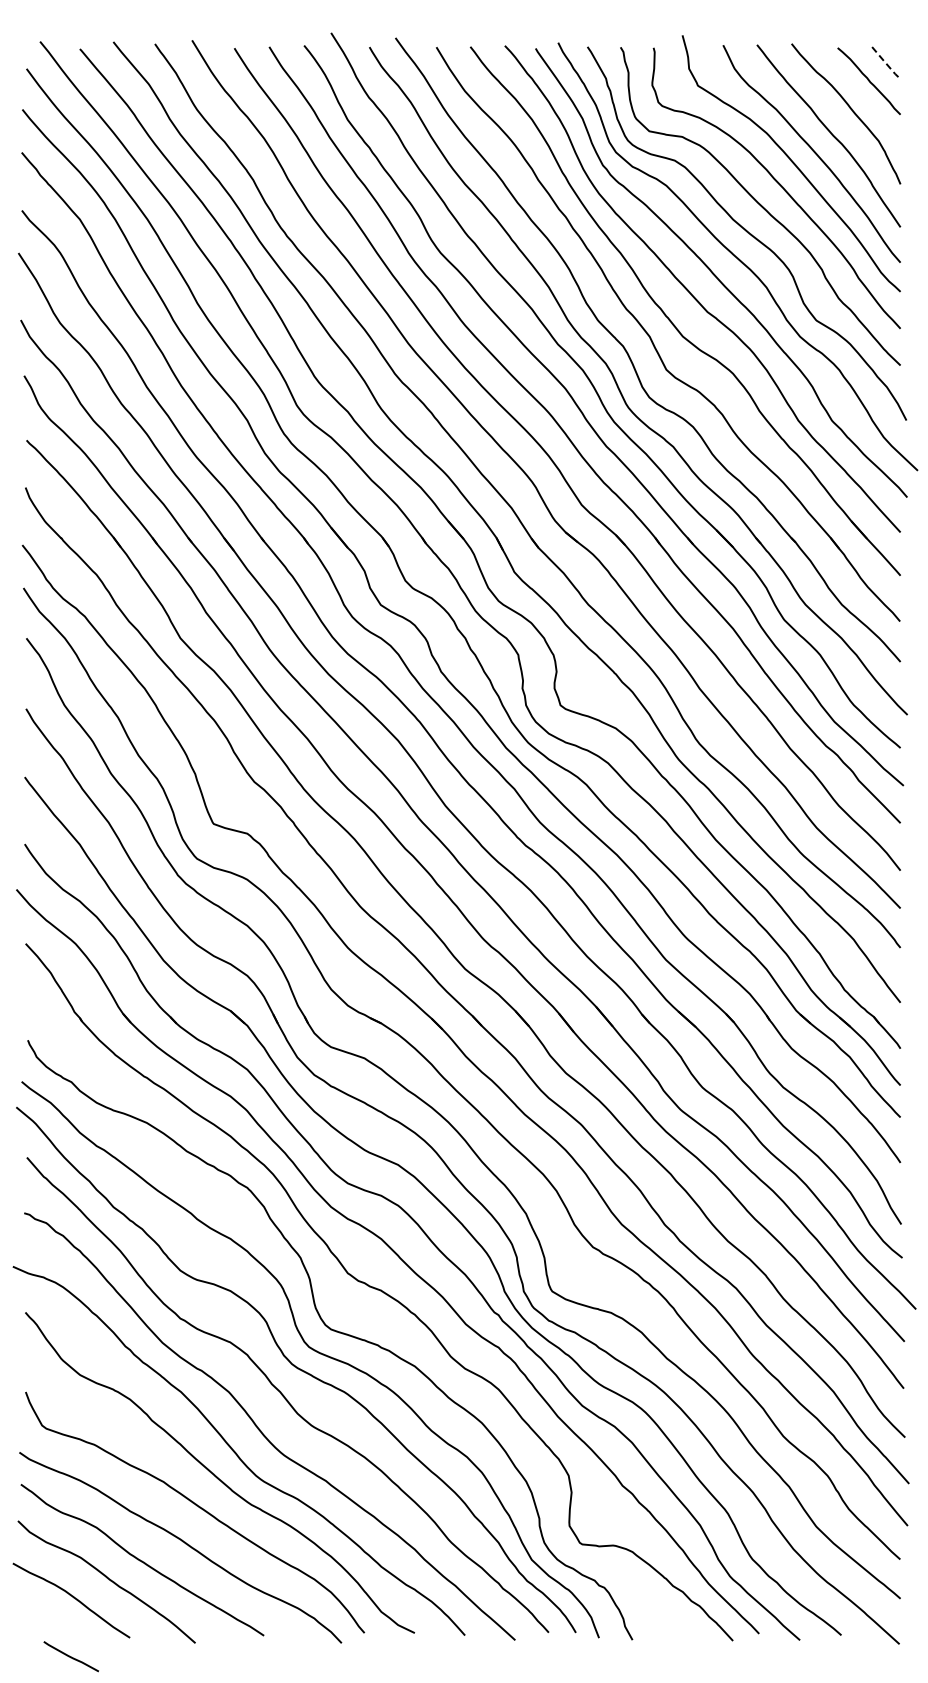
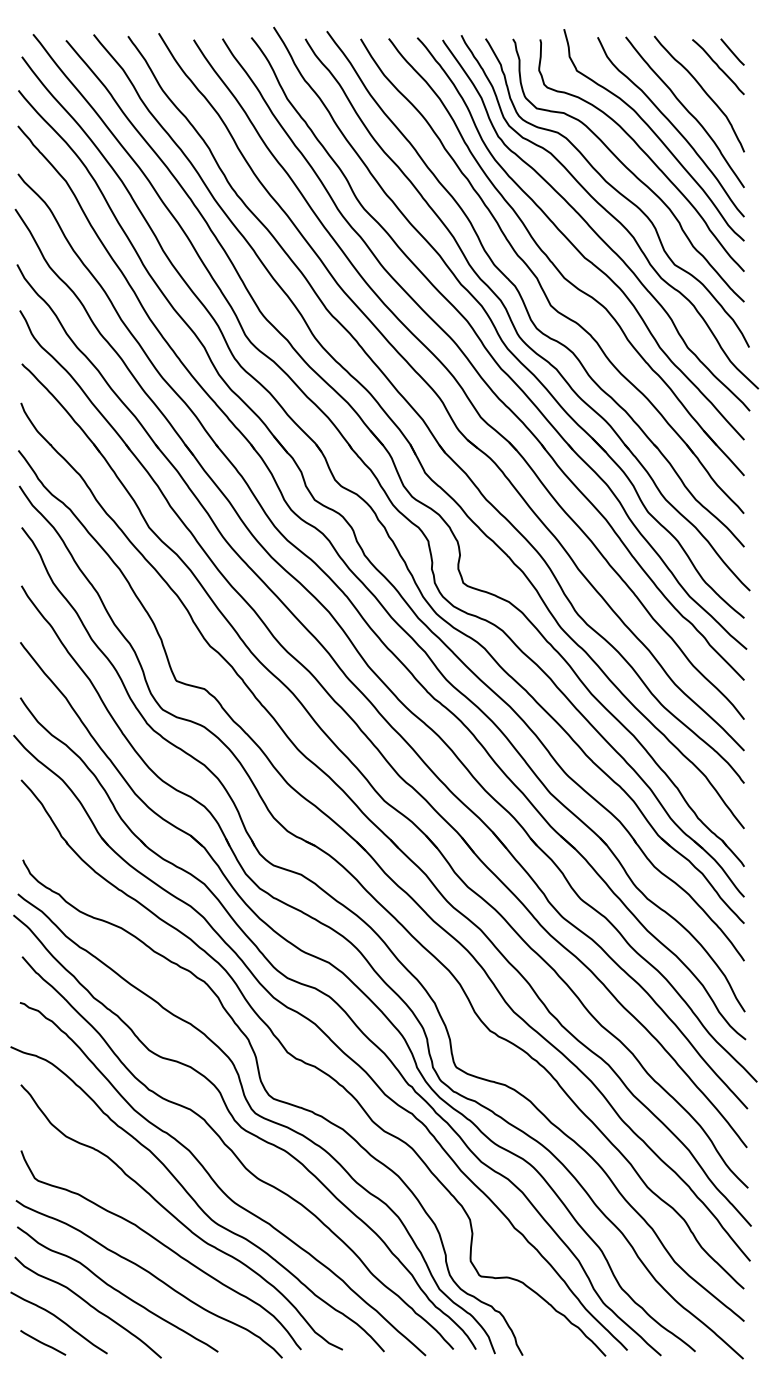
line: (886, 63) -> (732, 52), dashed -> solid
curve: (70, 1656) -> (42, 1342), moved

